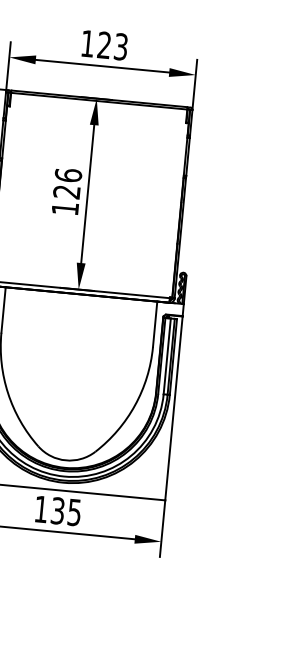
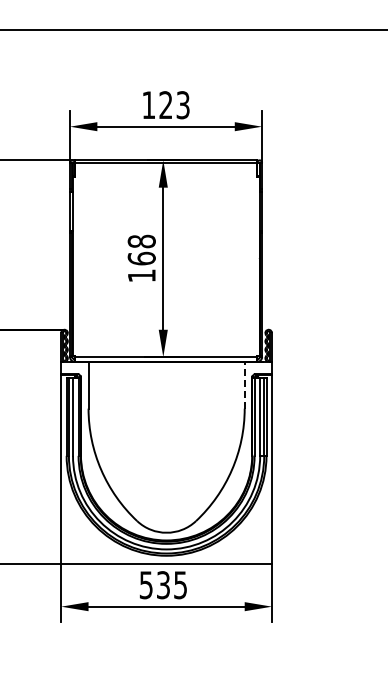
text: (67, 183) -> (141, 249), 126 -> 168
line: (155, 323) -> (244, 384), solid -> dashed
text: (40, 509) -> (145, 585), 135 -> 535

